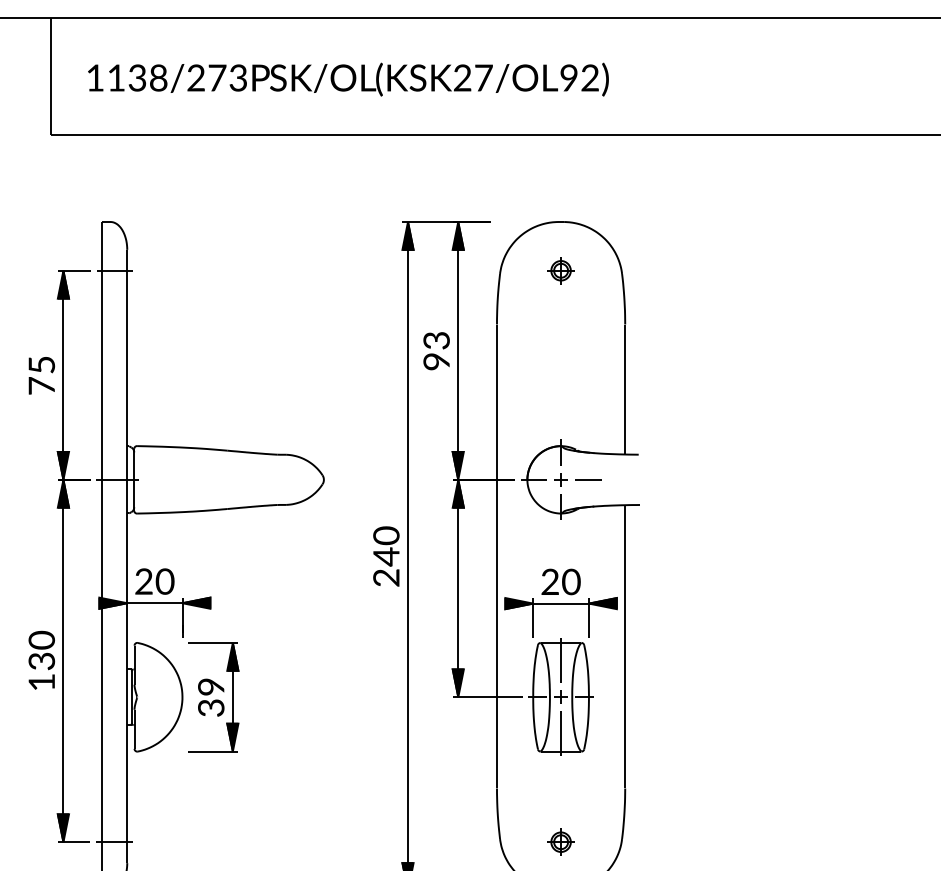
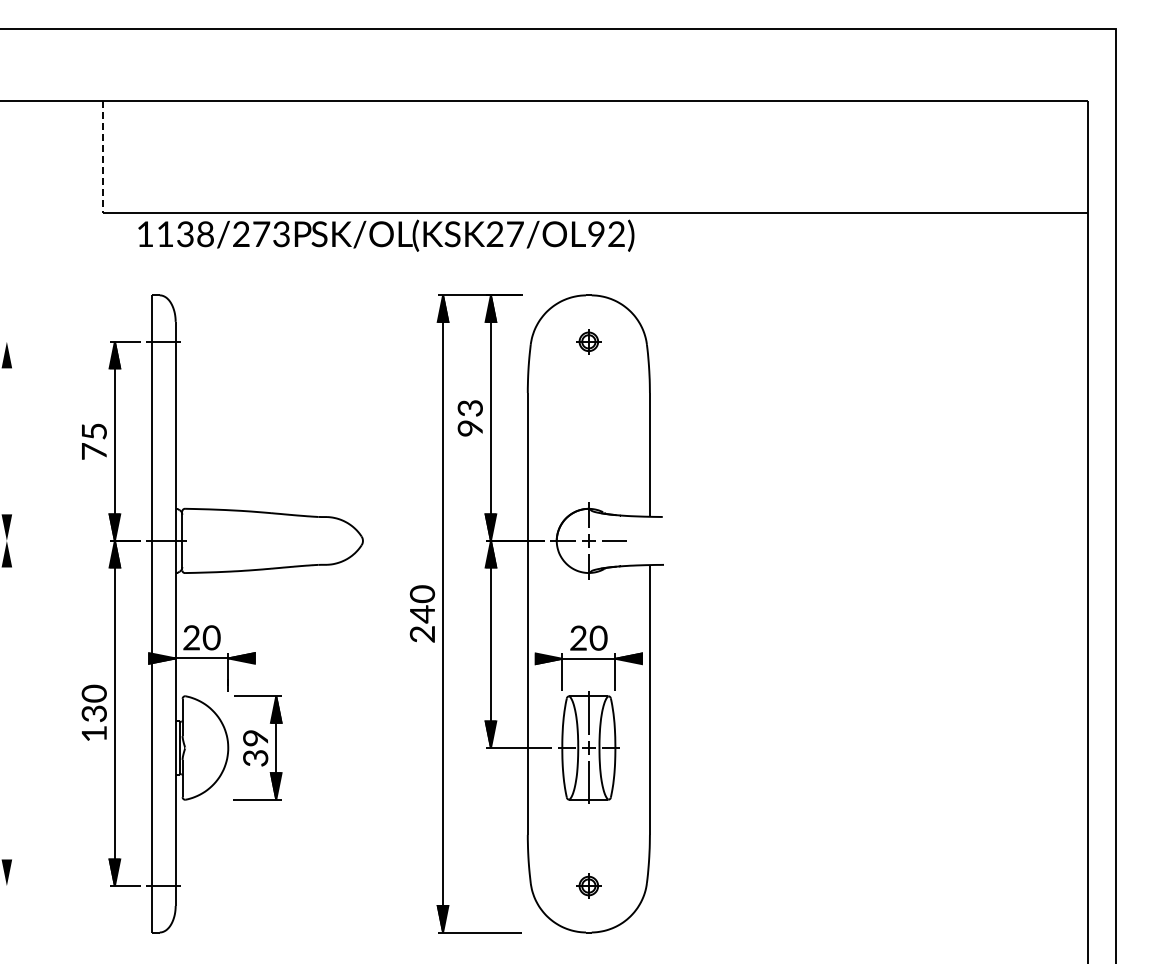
line: (51, 76) -> (103, 156), solid -> dashed
text: (348, 79) -> (386, 235), moved

